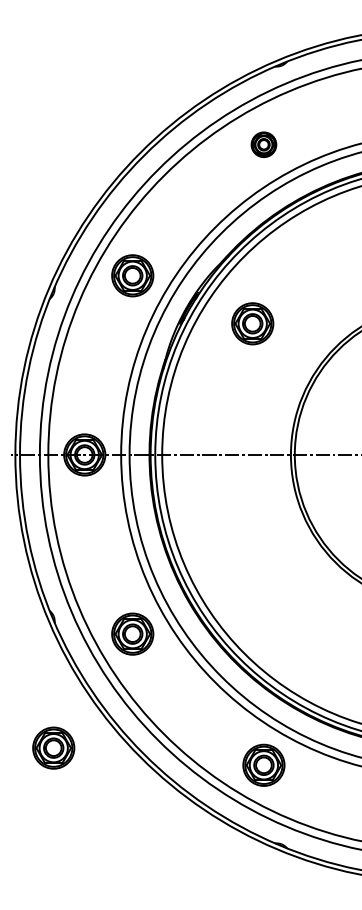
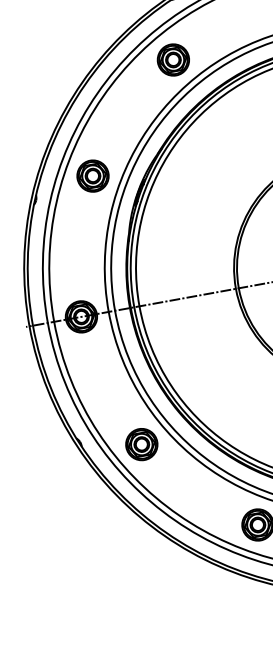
part: (263, 144) -> (173, 59), size x1.67
part: (252, 323) -> (189, 195), removed
part: (53, 747) -> (97, 540), removed

